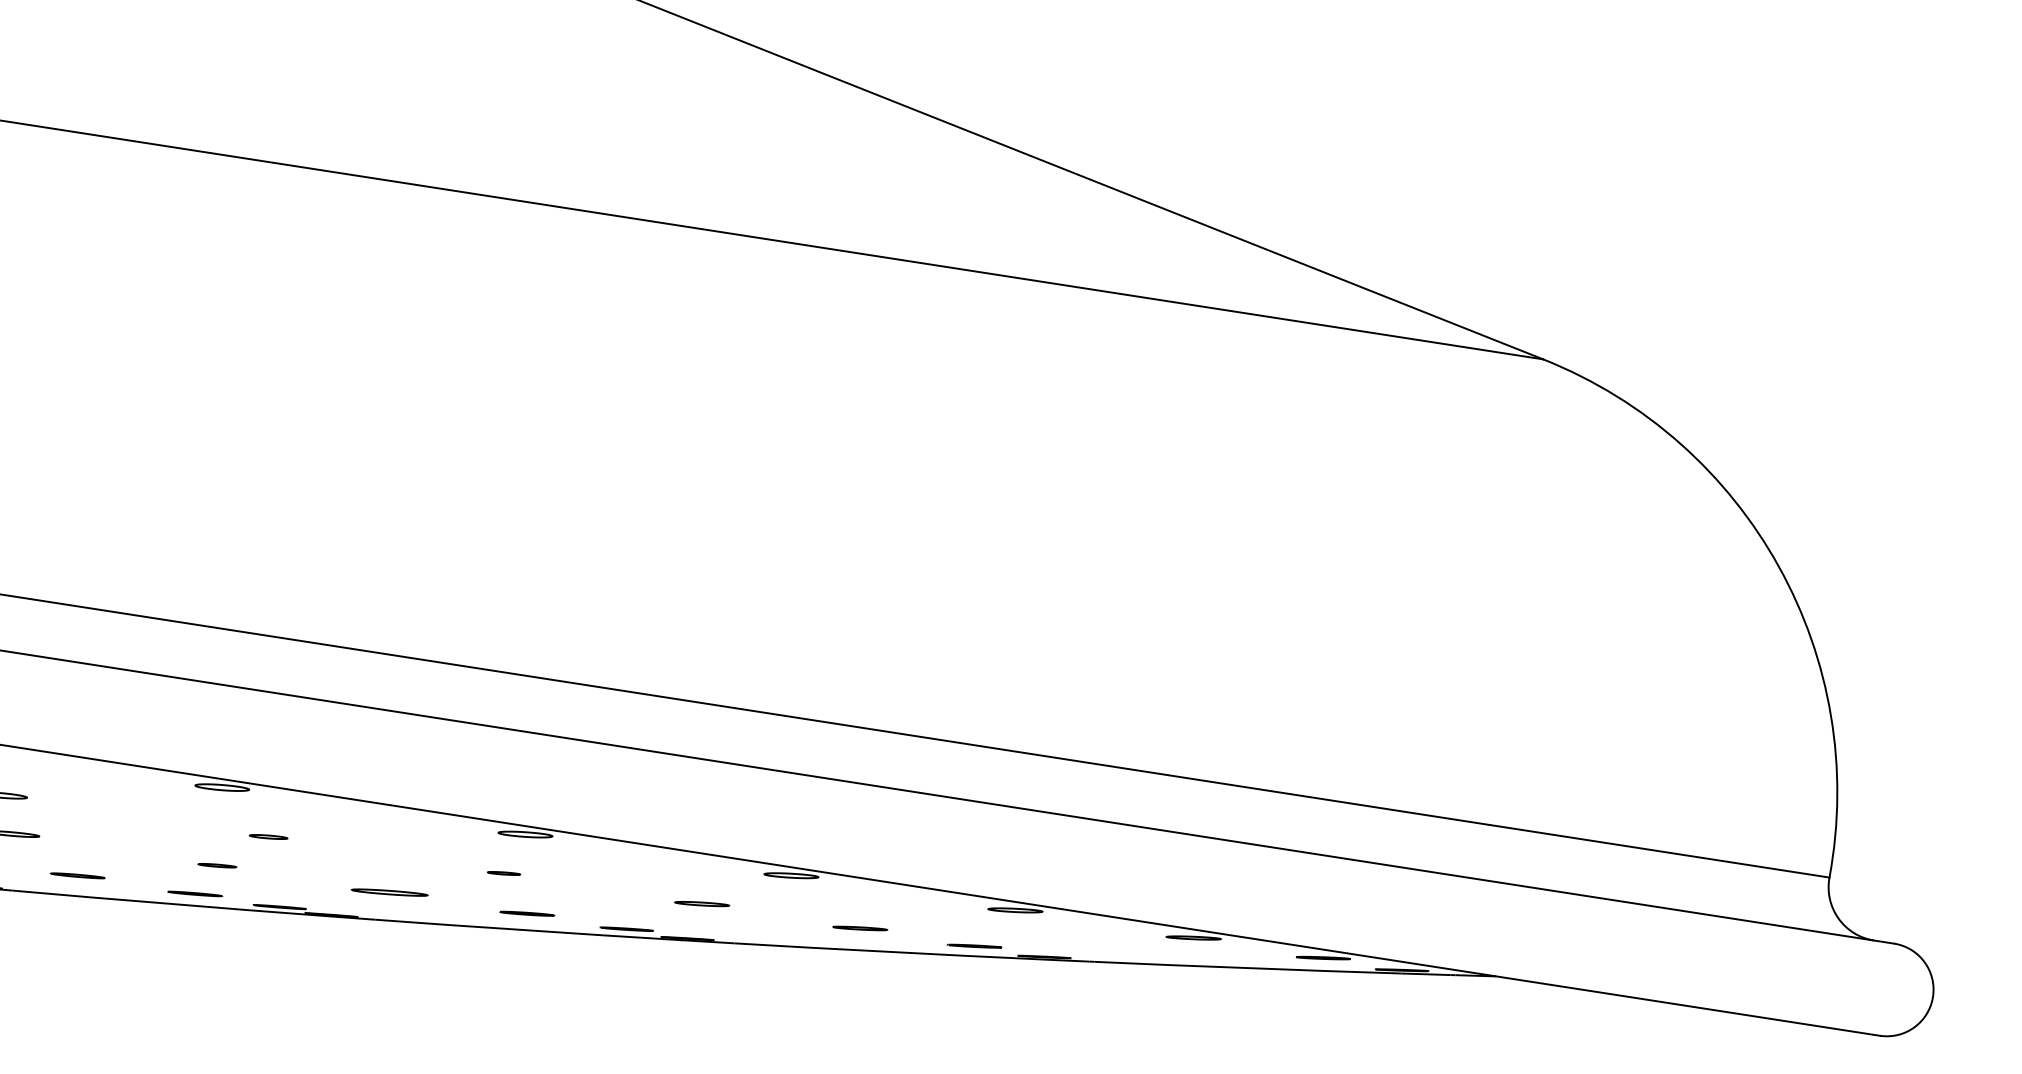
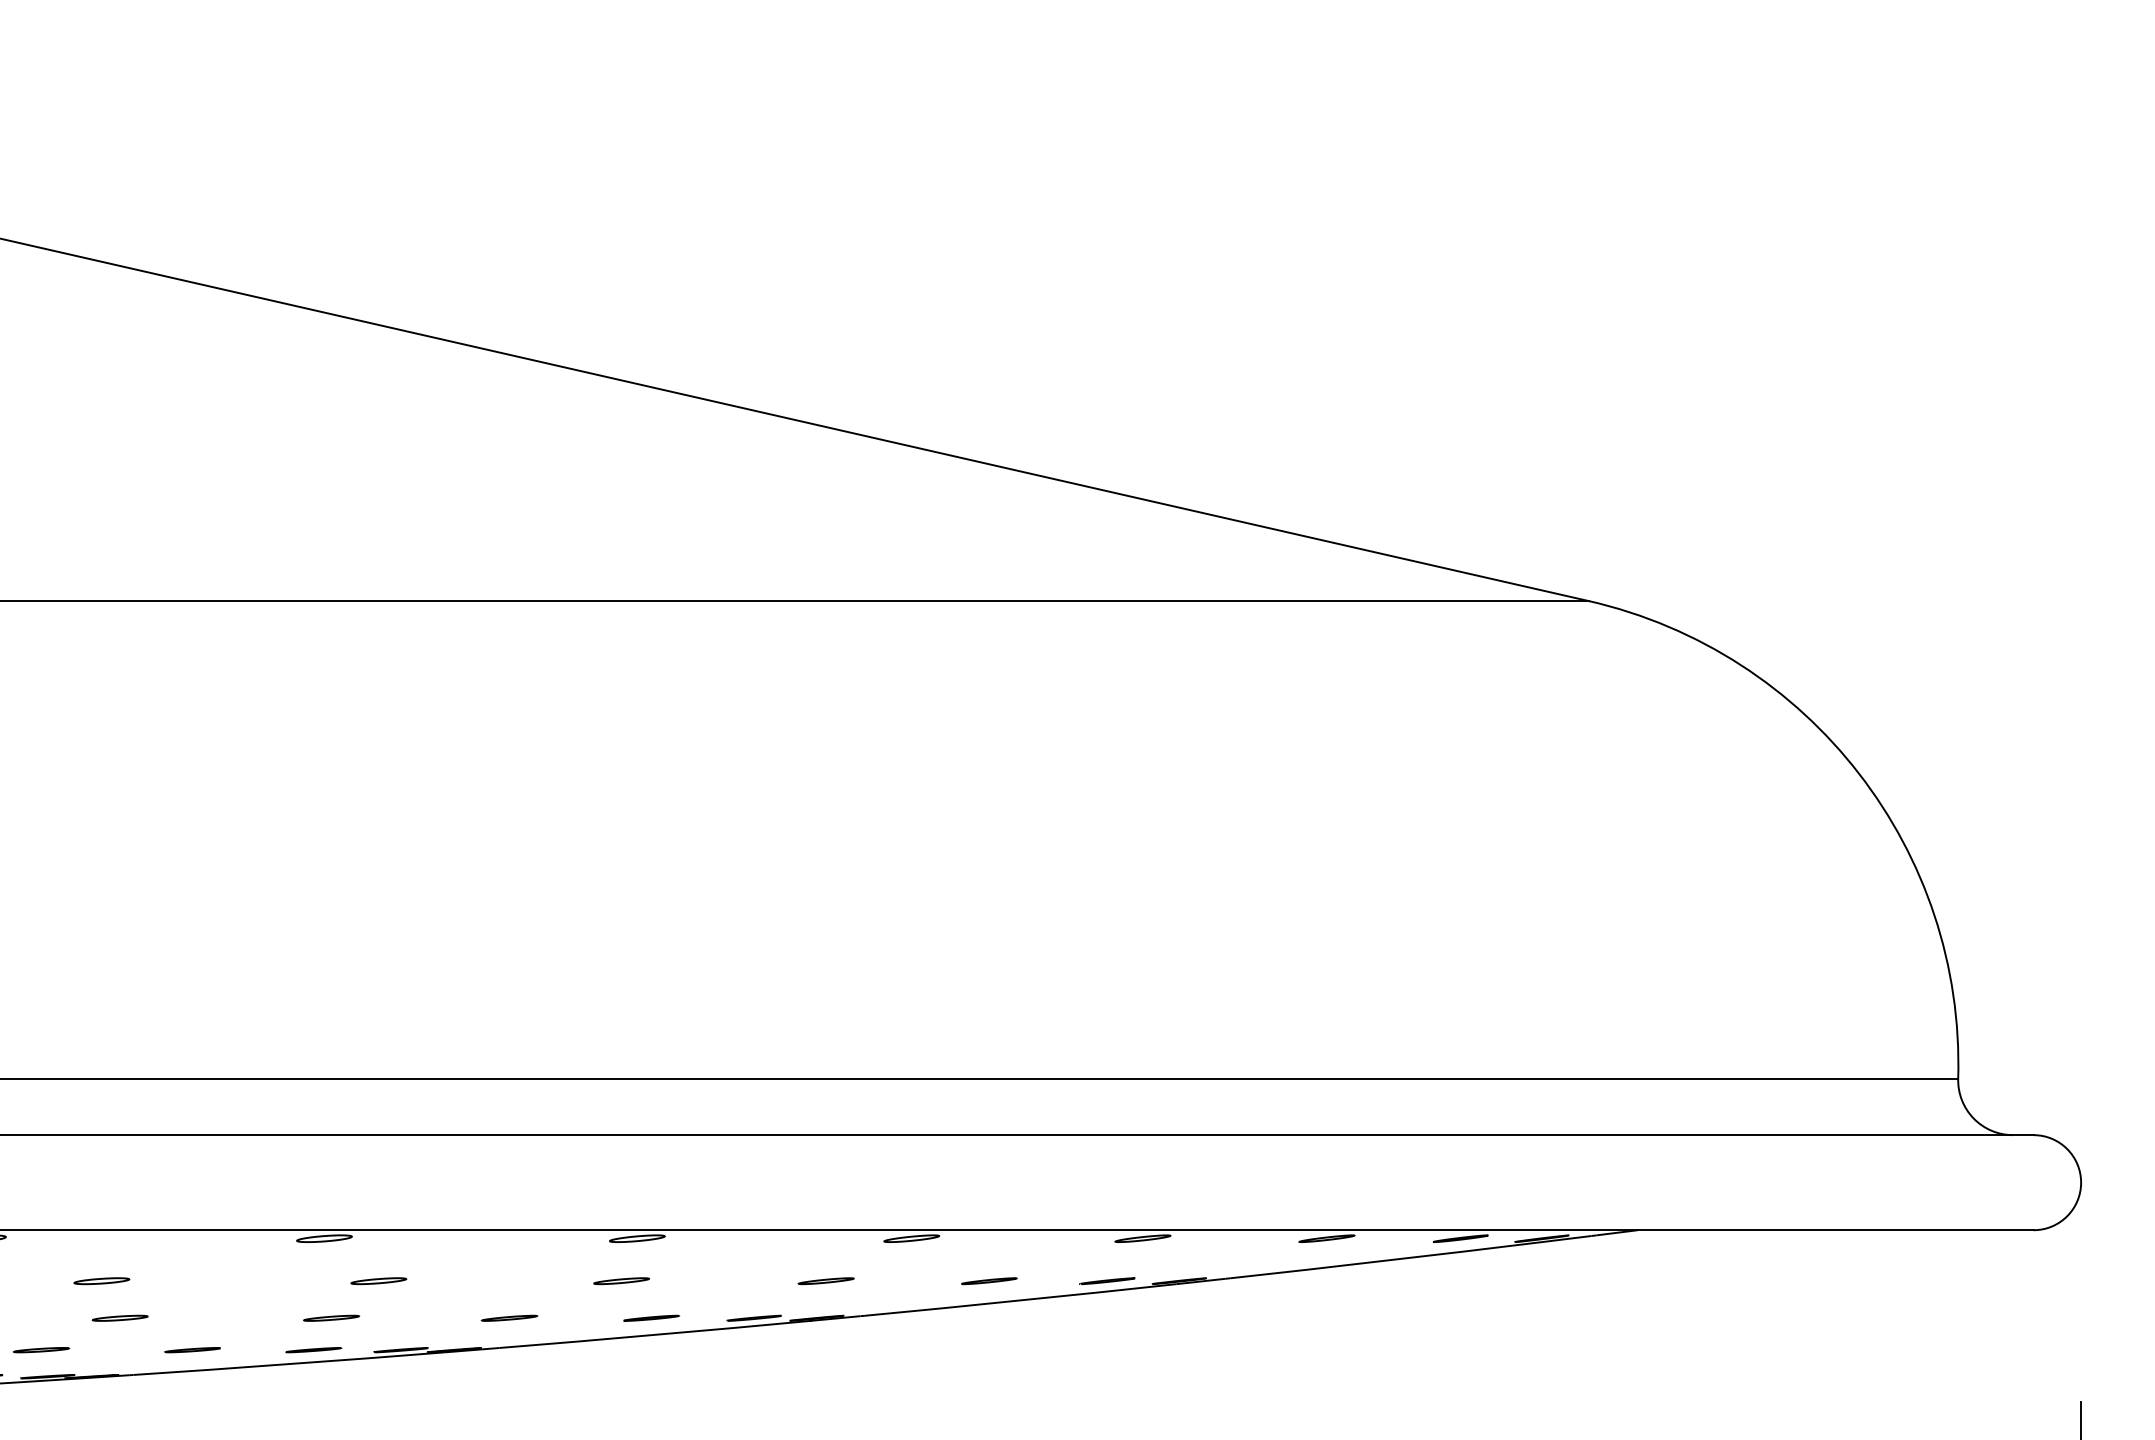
part: (268, 837) -> (378, 1281), size x1.43
part: (217, 865) -> (331, 1317), size x1.43
part: (503, 873) -> (621, 1281), size x1.67
part: (389, 891) -> (509, 1317), size x0.71

